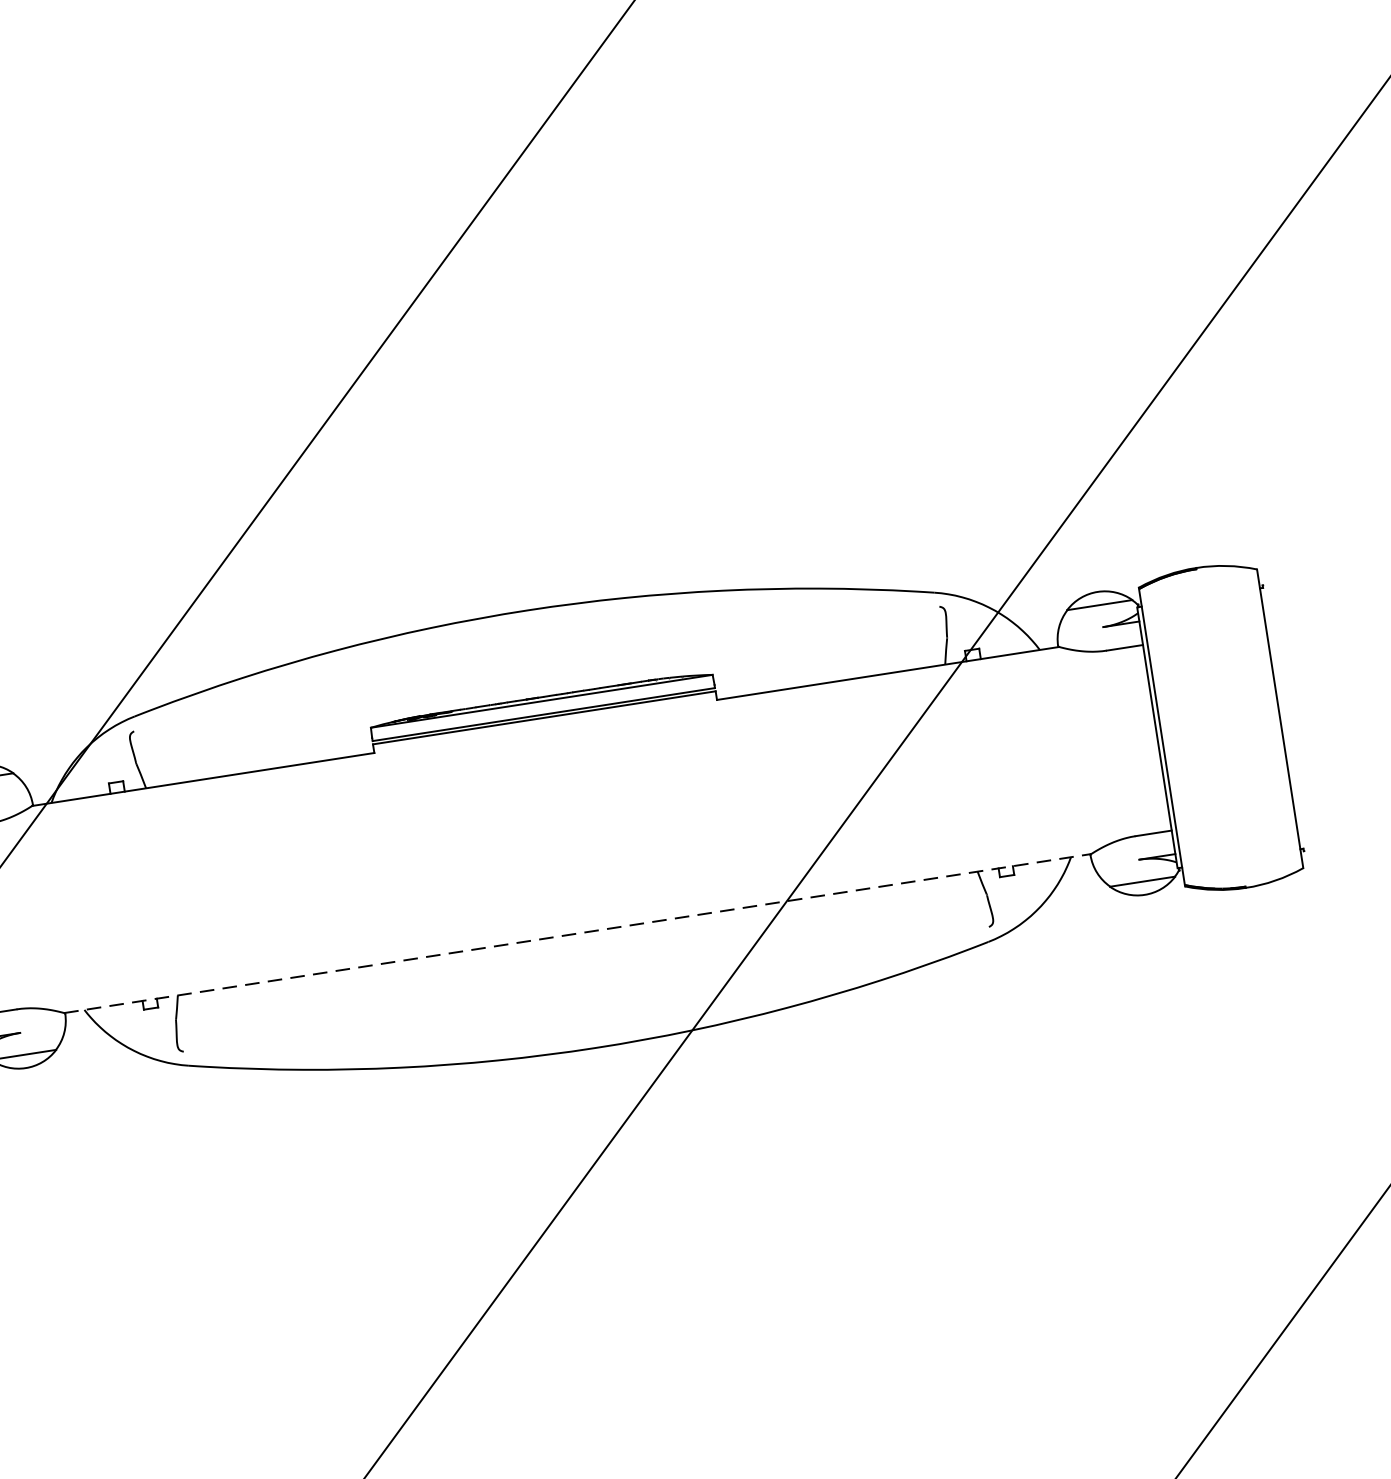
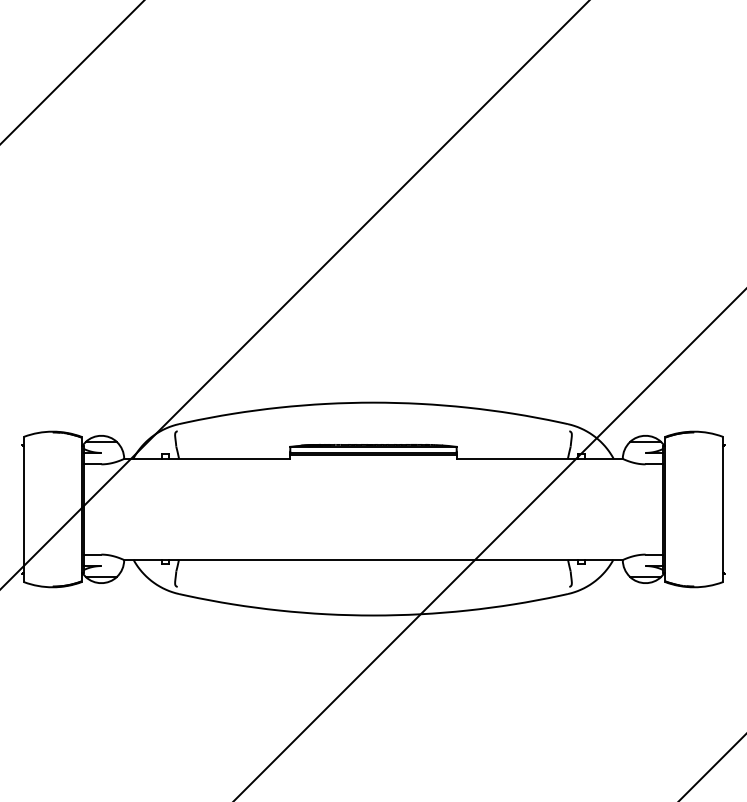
line: (577, 932) -> (373, 559), dashed -> solid

